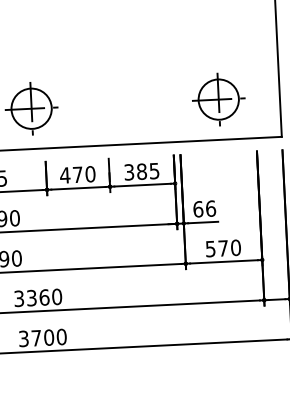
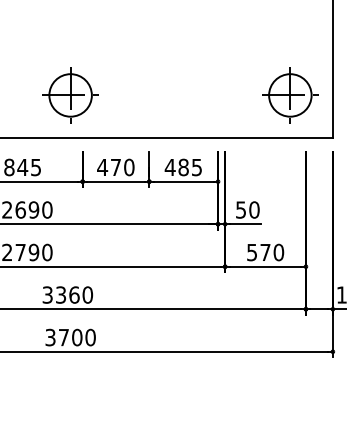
part: (218, 99) -> (290, 95), moved
text: (128, 172) -> (169, 167), 385 -> 485
text: (204, 208) -> (247, 209), 66 -> 50

